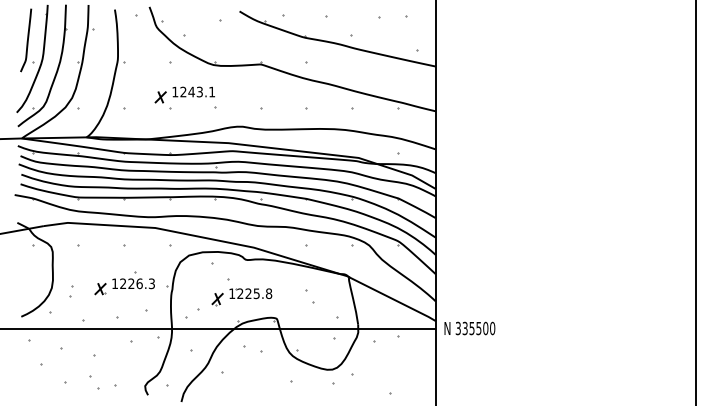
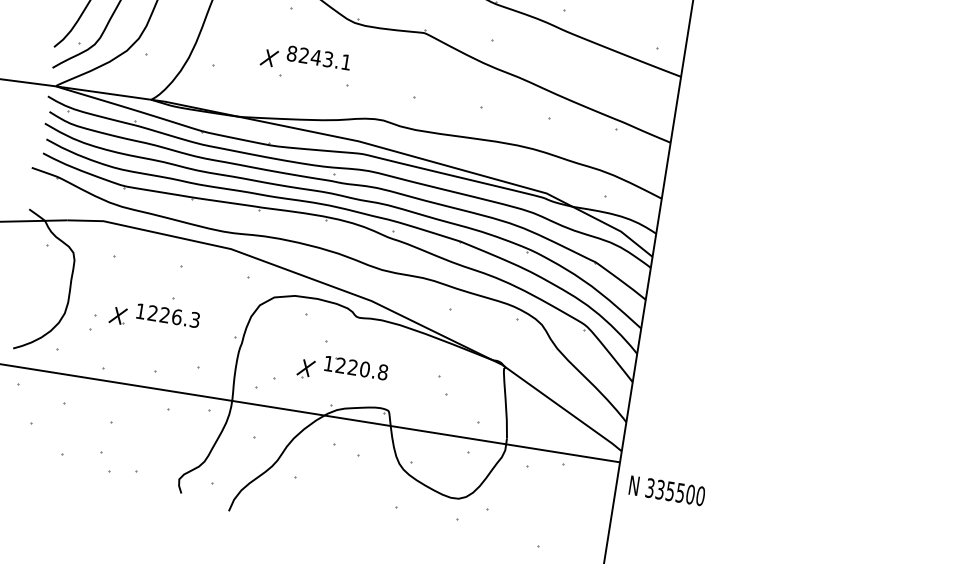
text: (175, 91) -> (292, 52), 1243.1 -> 8243.1
part: (124, 283) -> (154, 313), moved
text: (256, 293) -> (364, 369), 1225.8 -> 1220.8
text: (469, 328) -> (666, 490), moved

